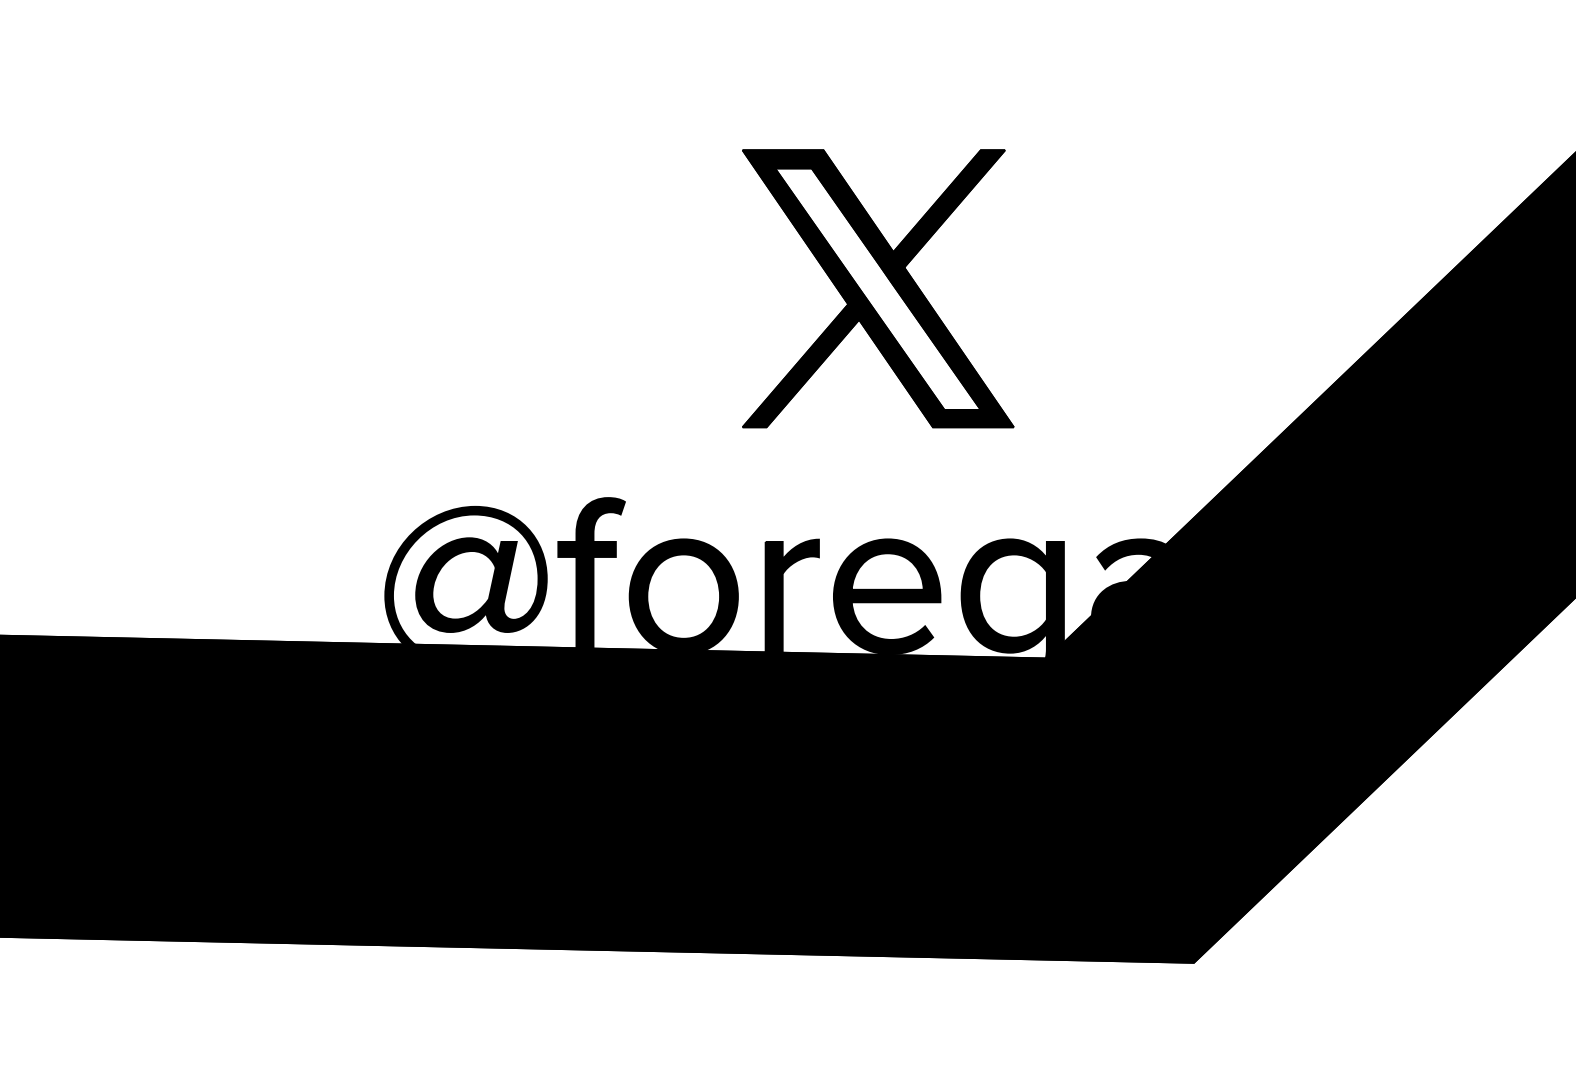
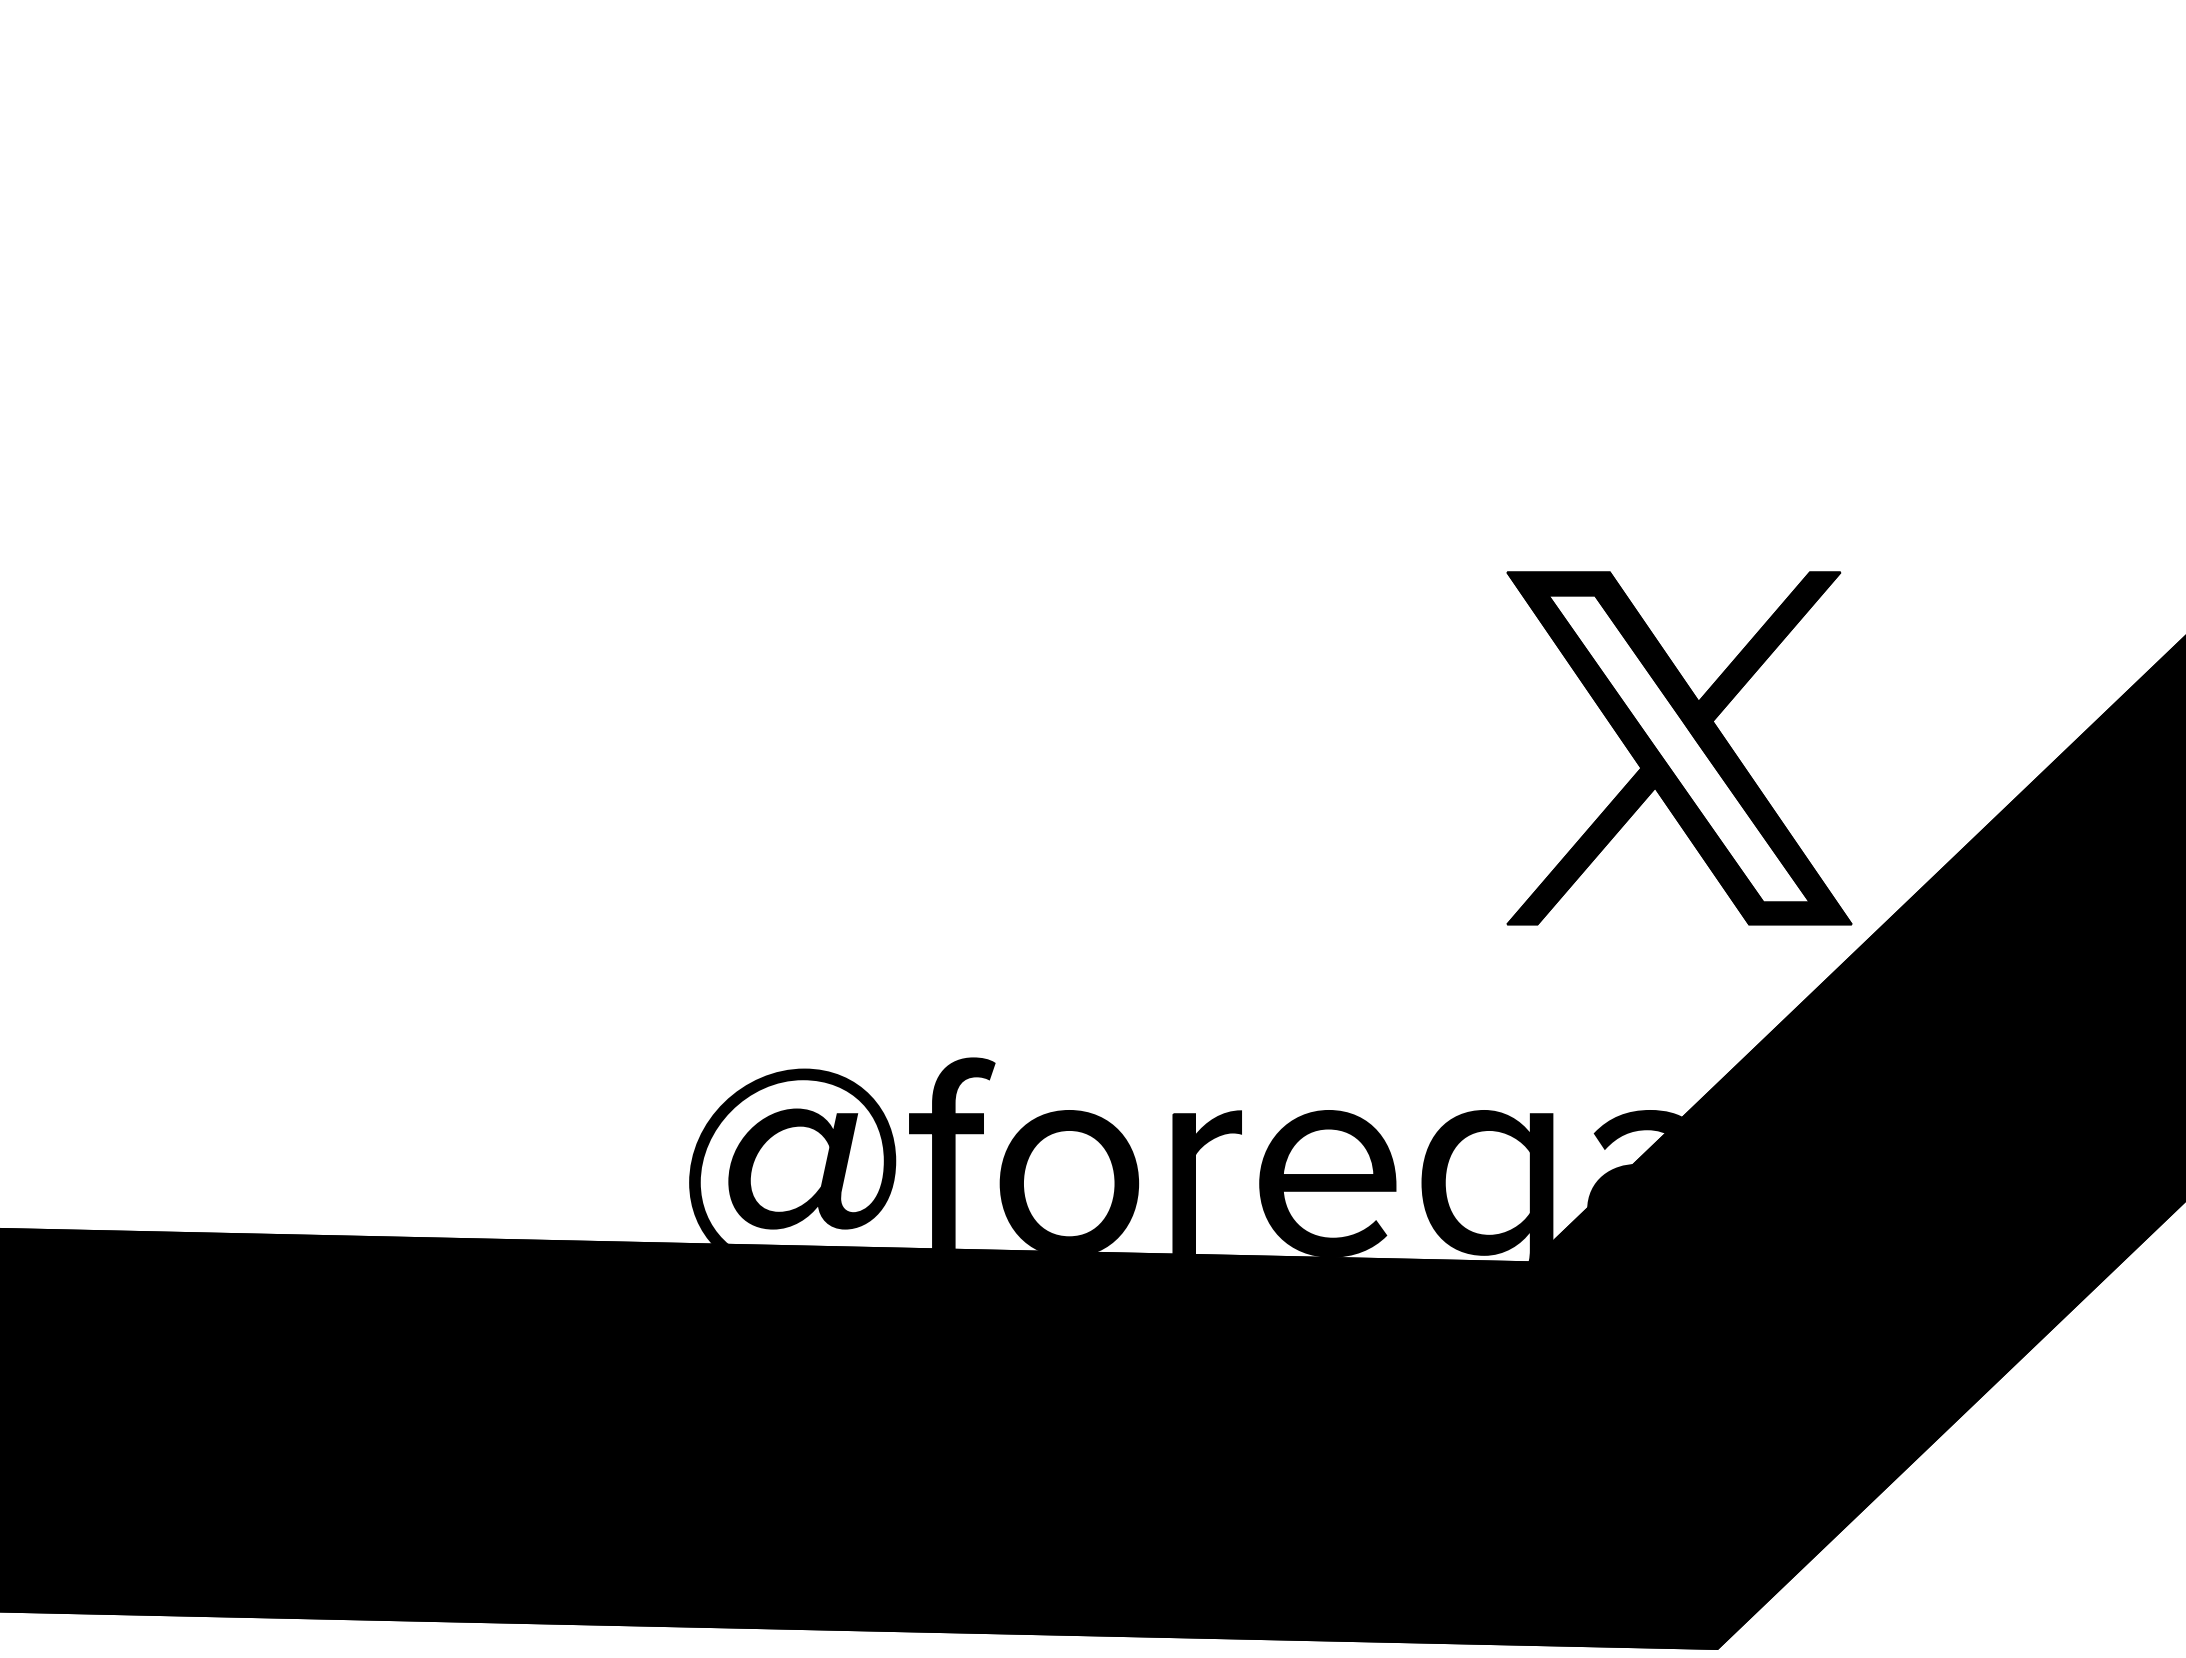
part: (878, 288) -> (1679, 748), moved

